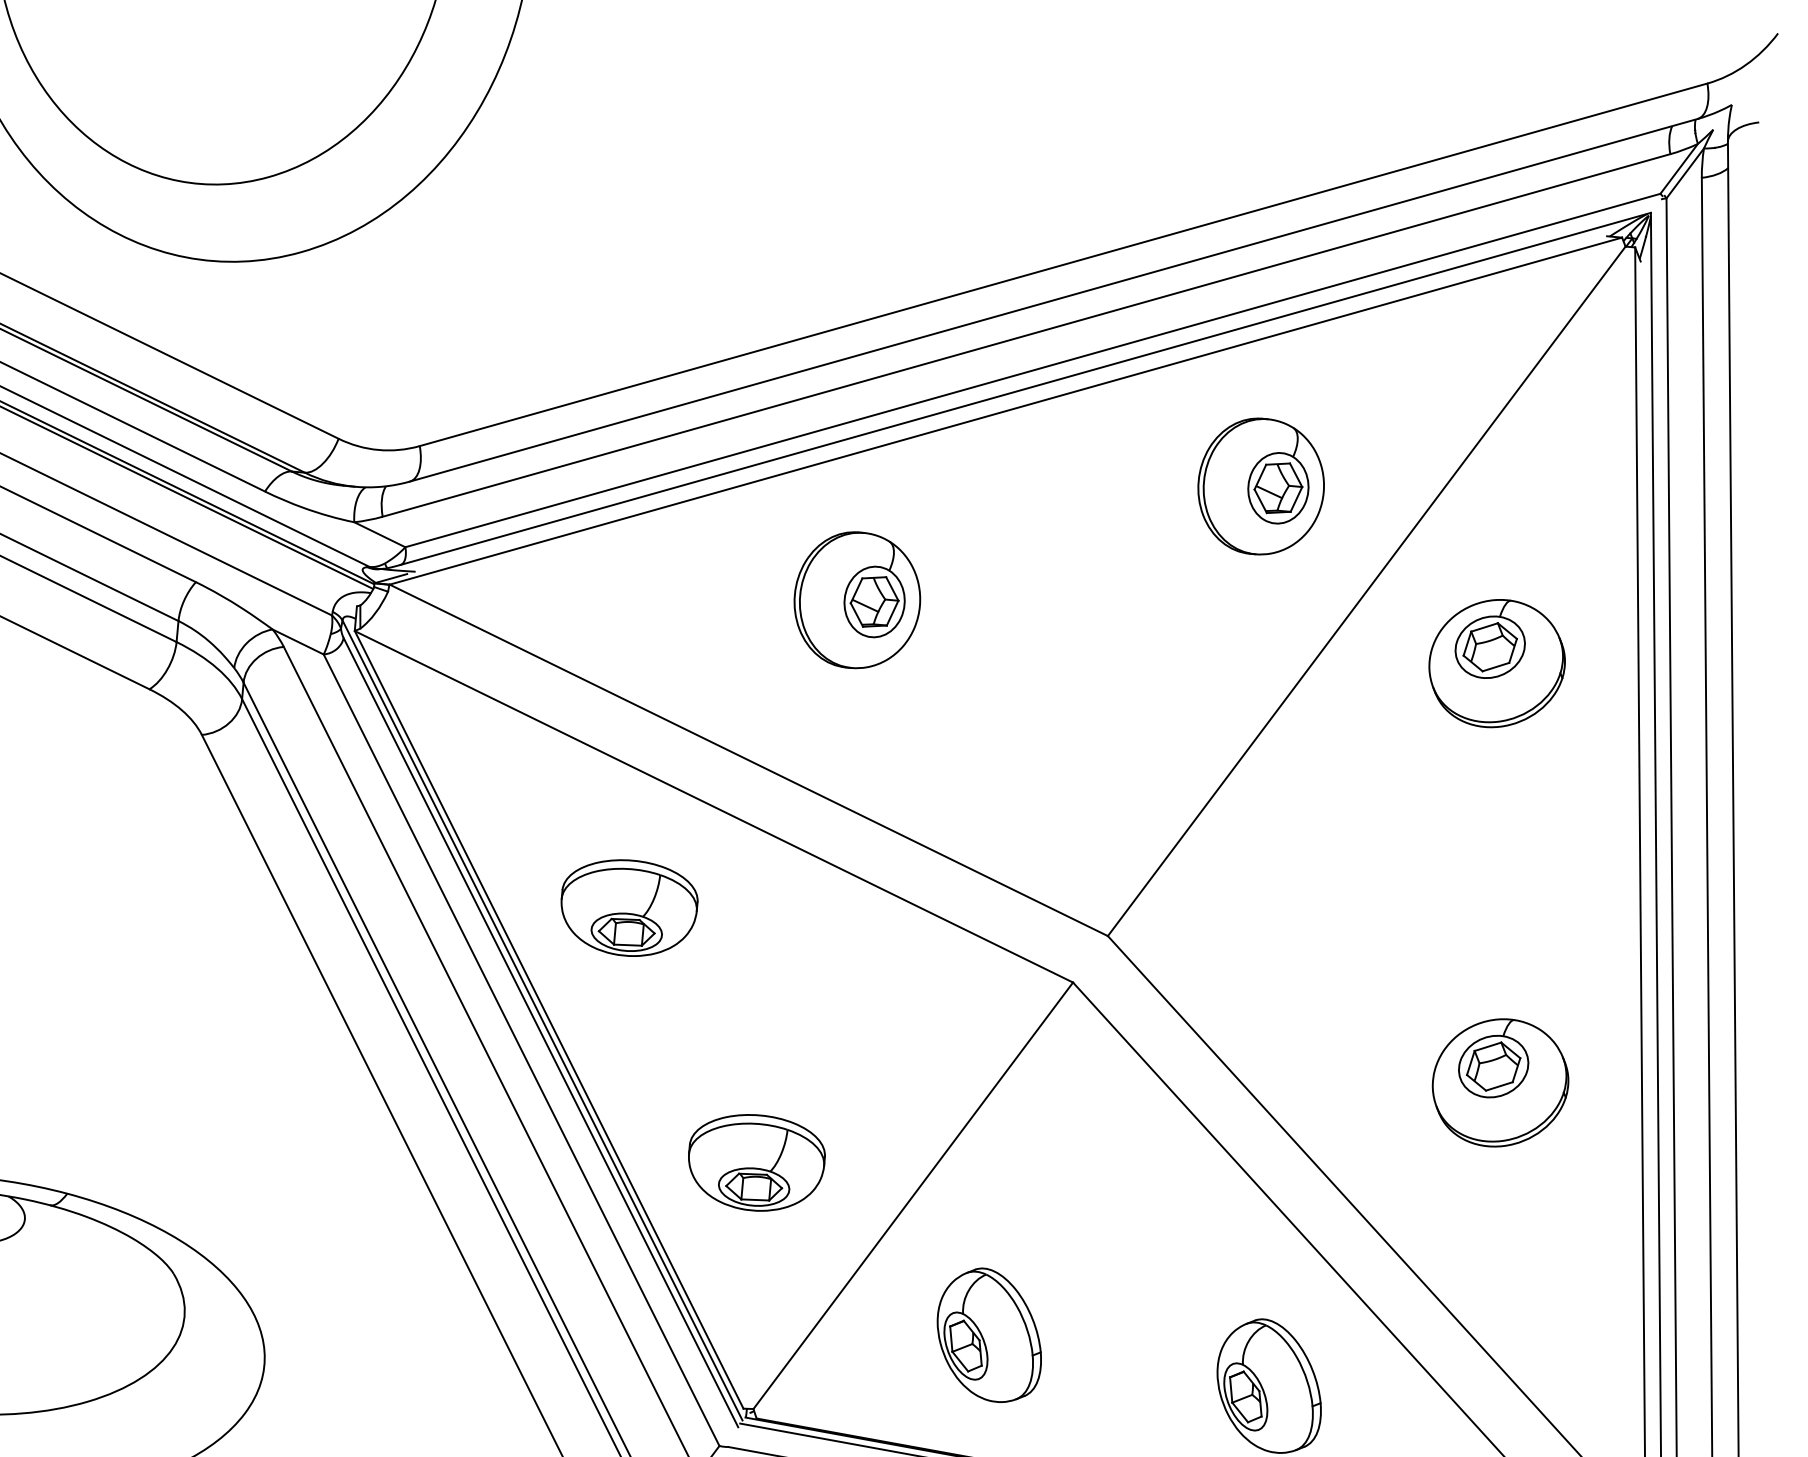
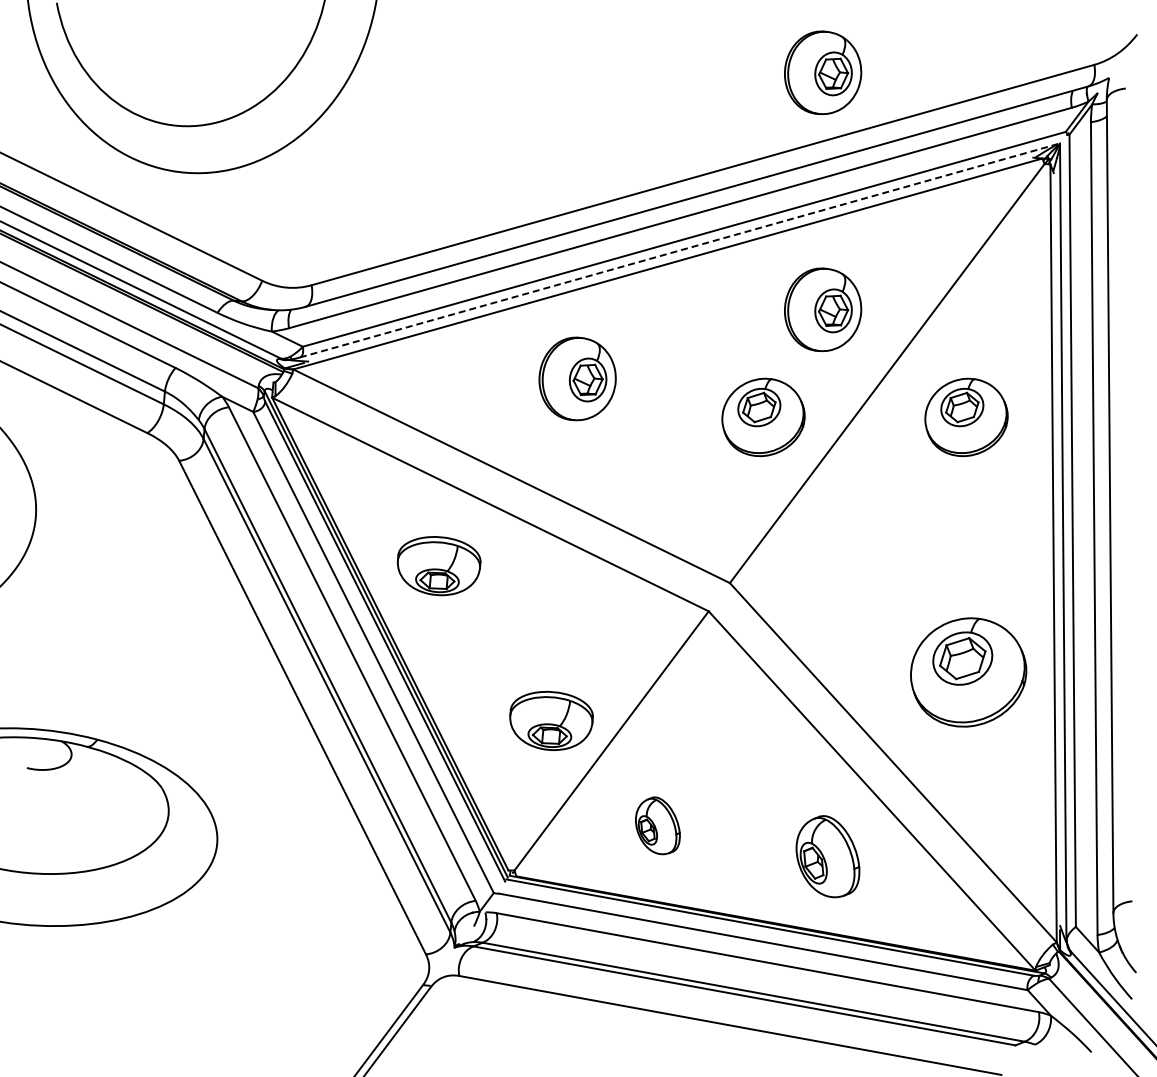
part: (1261, 96) -> (823, 72), added
line: (1024, 388) -> (679, 250), solid -> dashed
part: (1163, 663) -> (763, 417), added
part: (1500, 1081) -> (968, 671), size x1.4
part: (756, 1162) -> (551, 720), moved
part: (988, 1334) -> (657, 825), size x0.7

